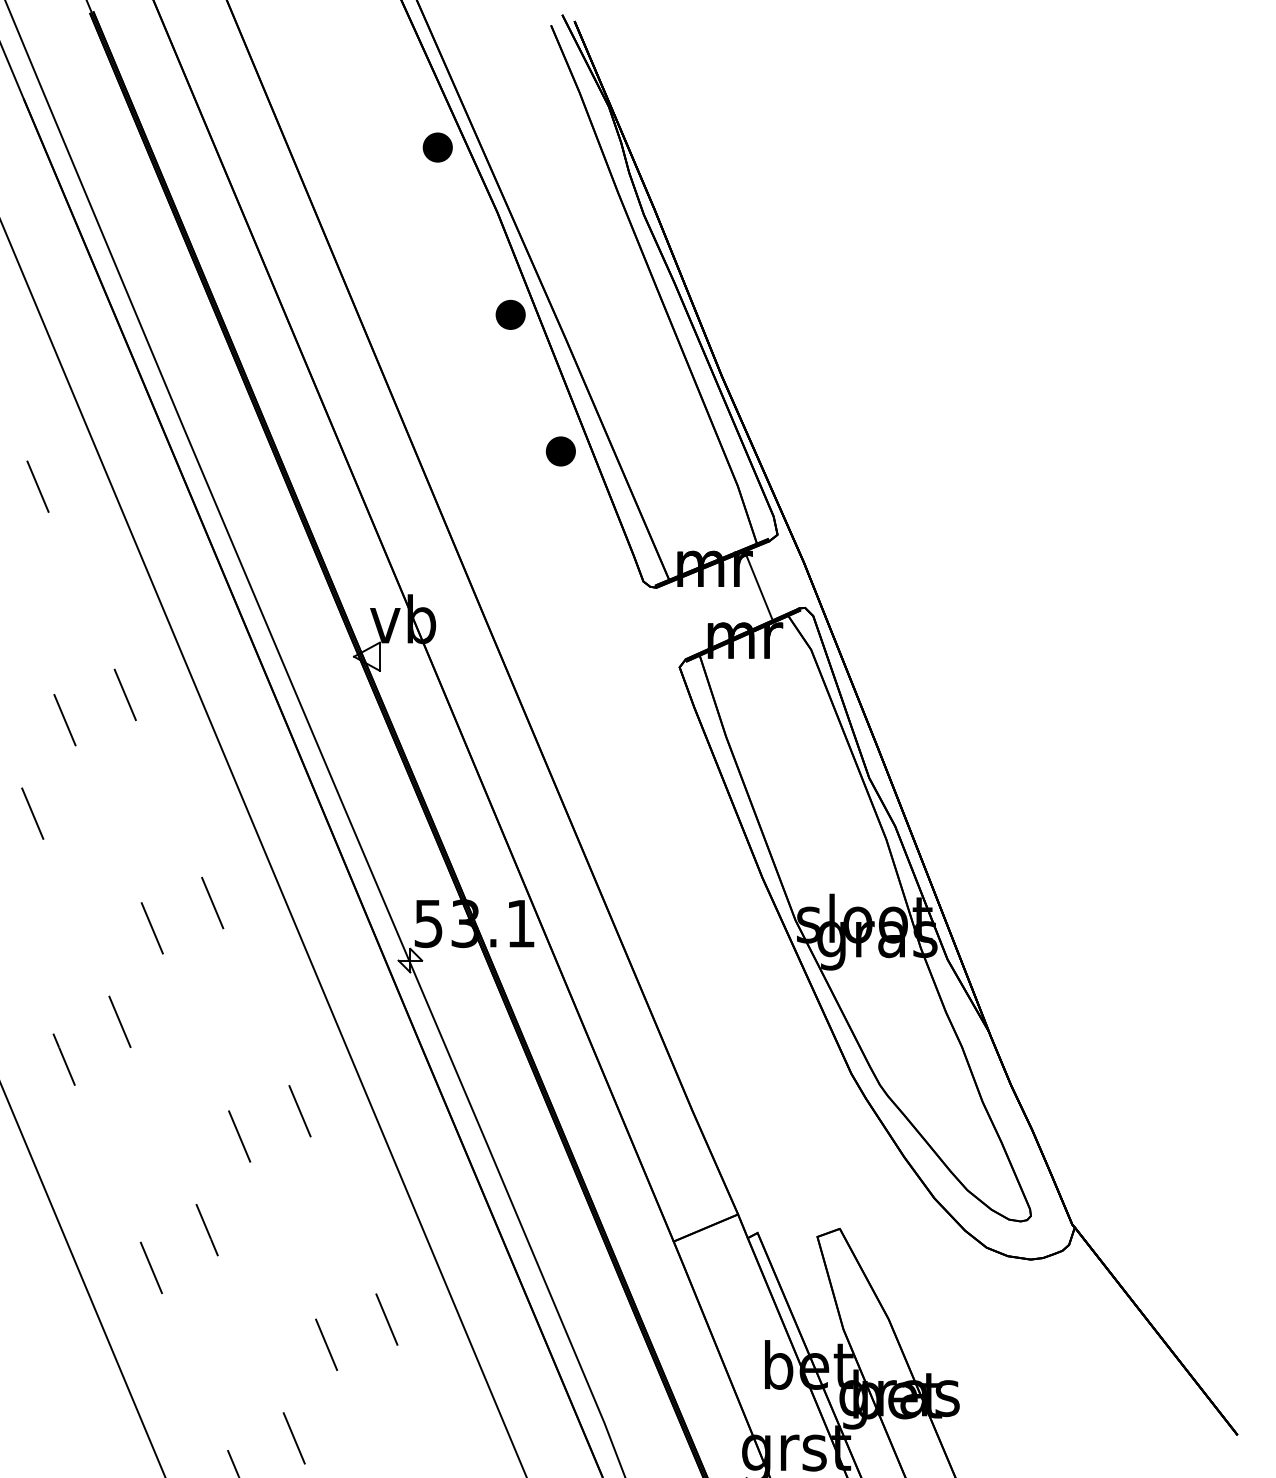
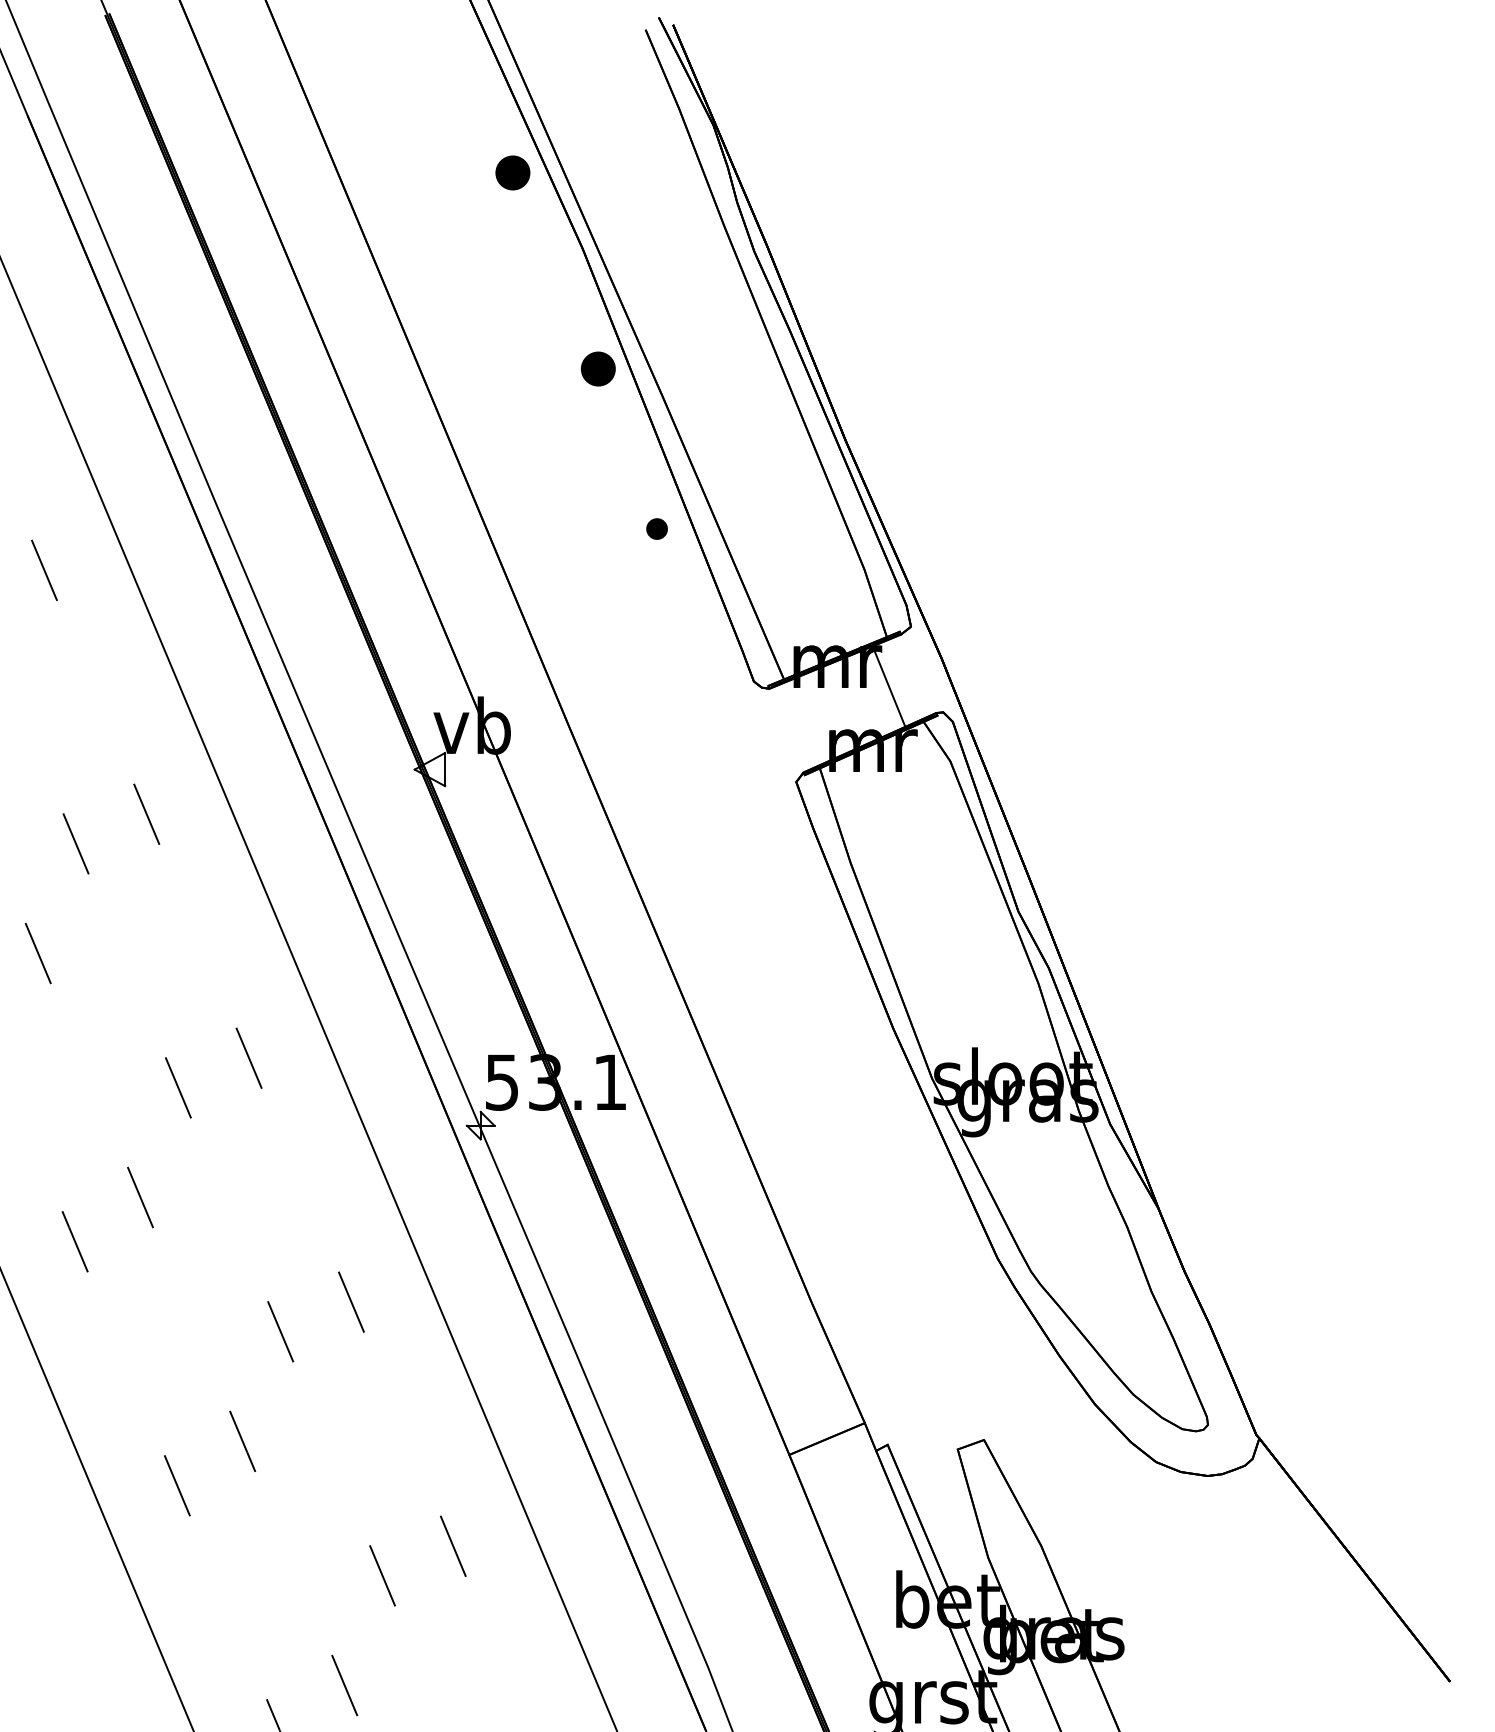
part: (560, 450) -> (656, 528), size x0.6

